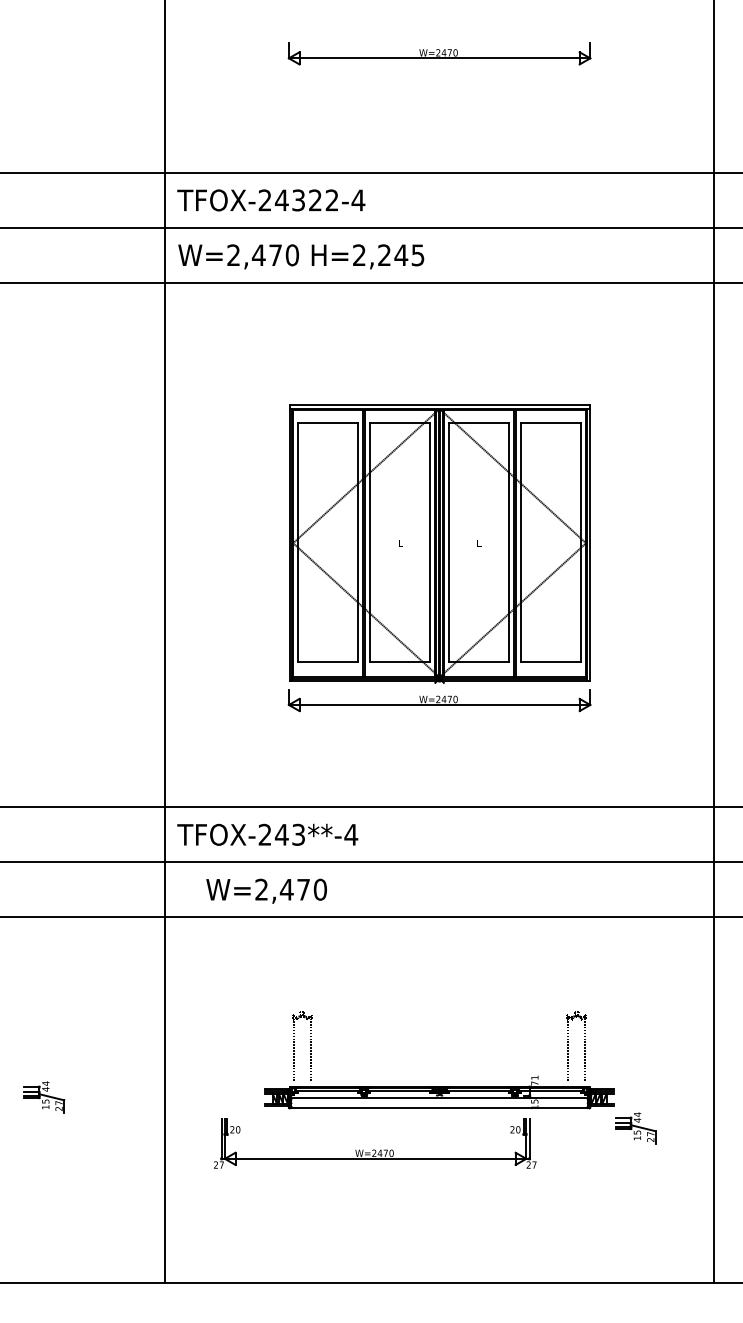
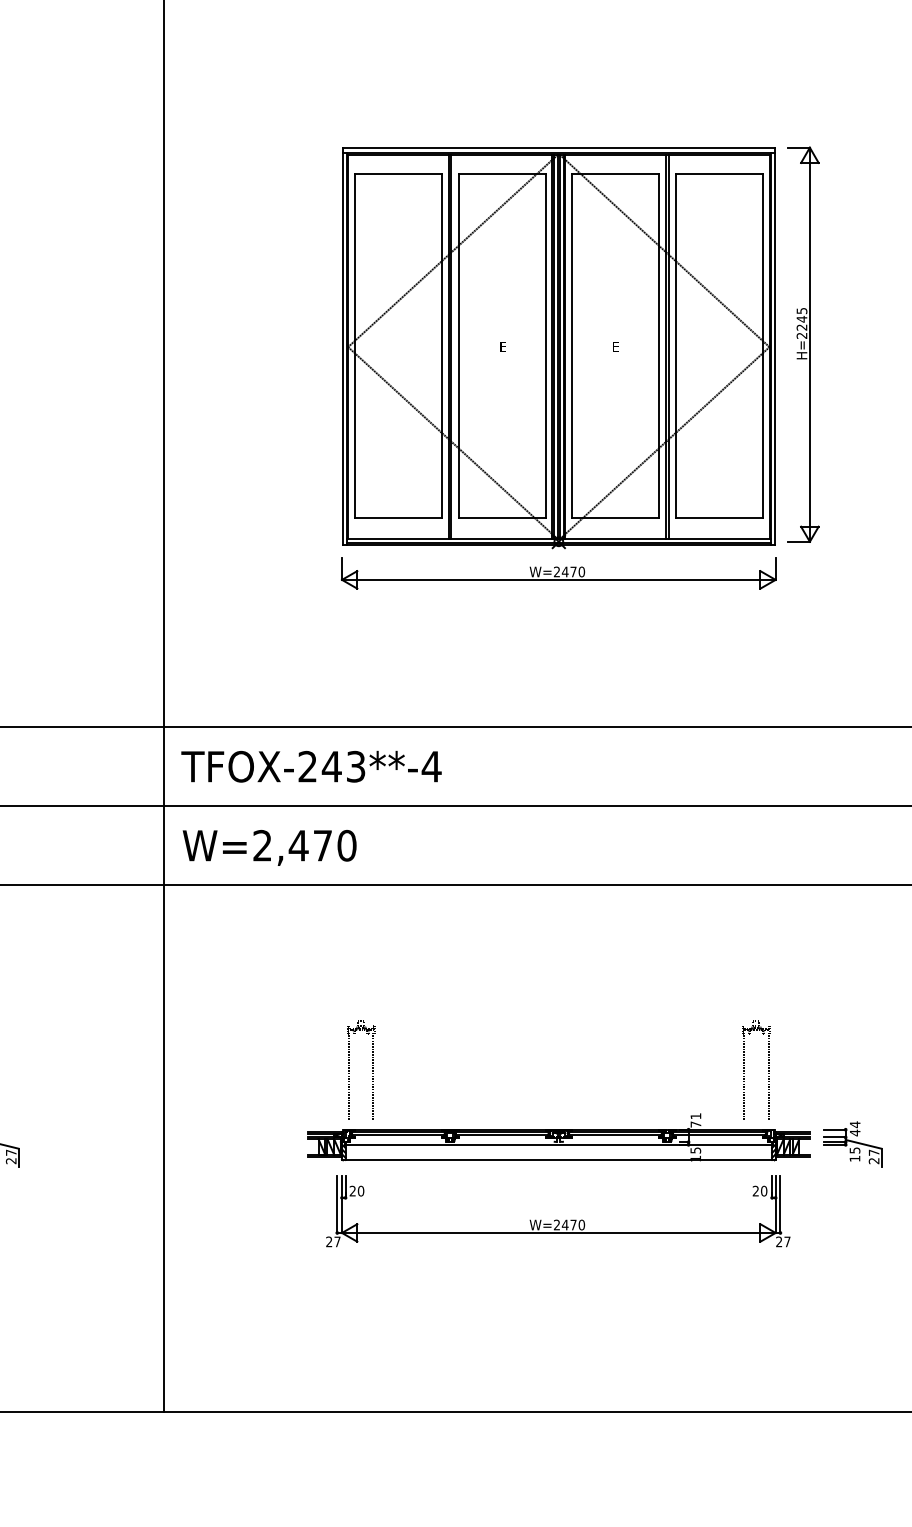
part: (609, 541) -> (803, 344), added
text: (266, 890) -> (269, 846), moved
part: (635, 1128) -> (852, 1144), moved
part: (374, 1149) -> (557, 1219), moved

